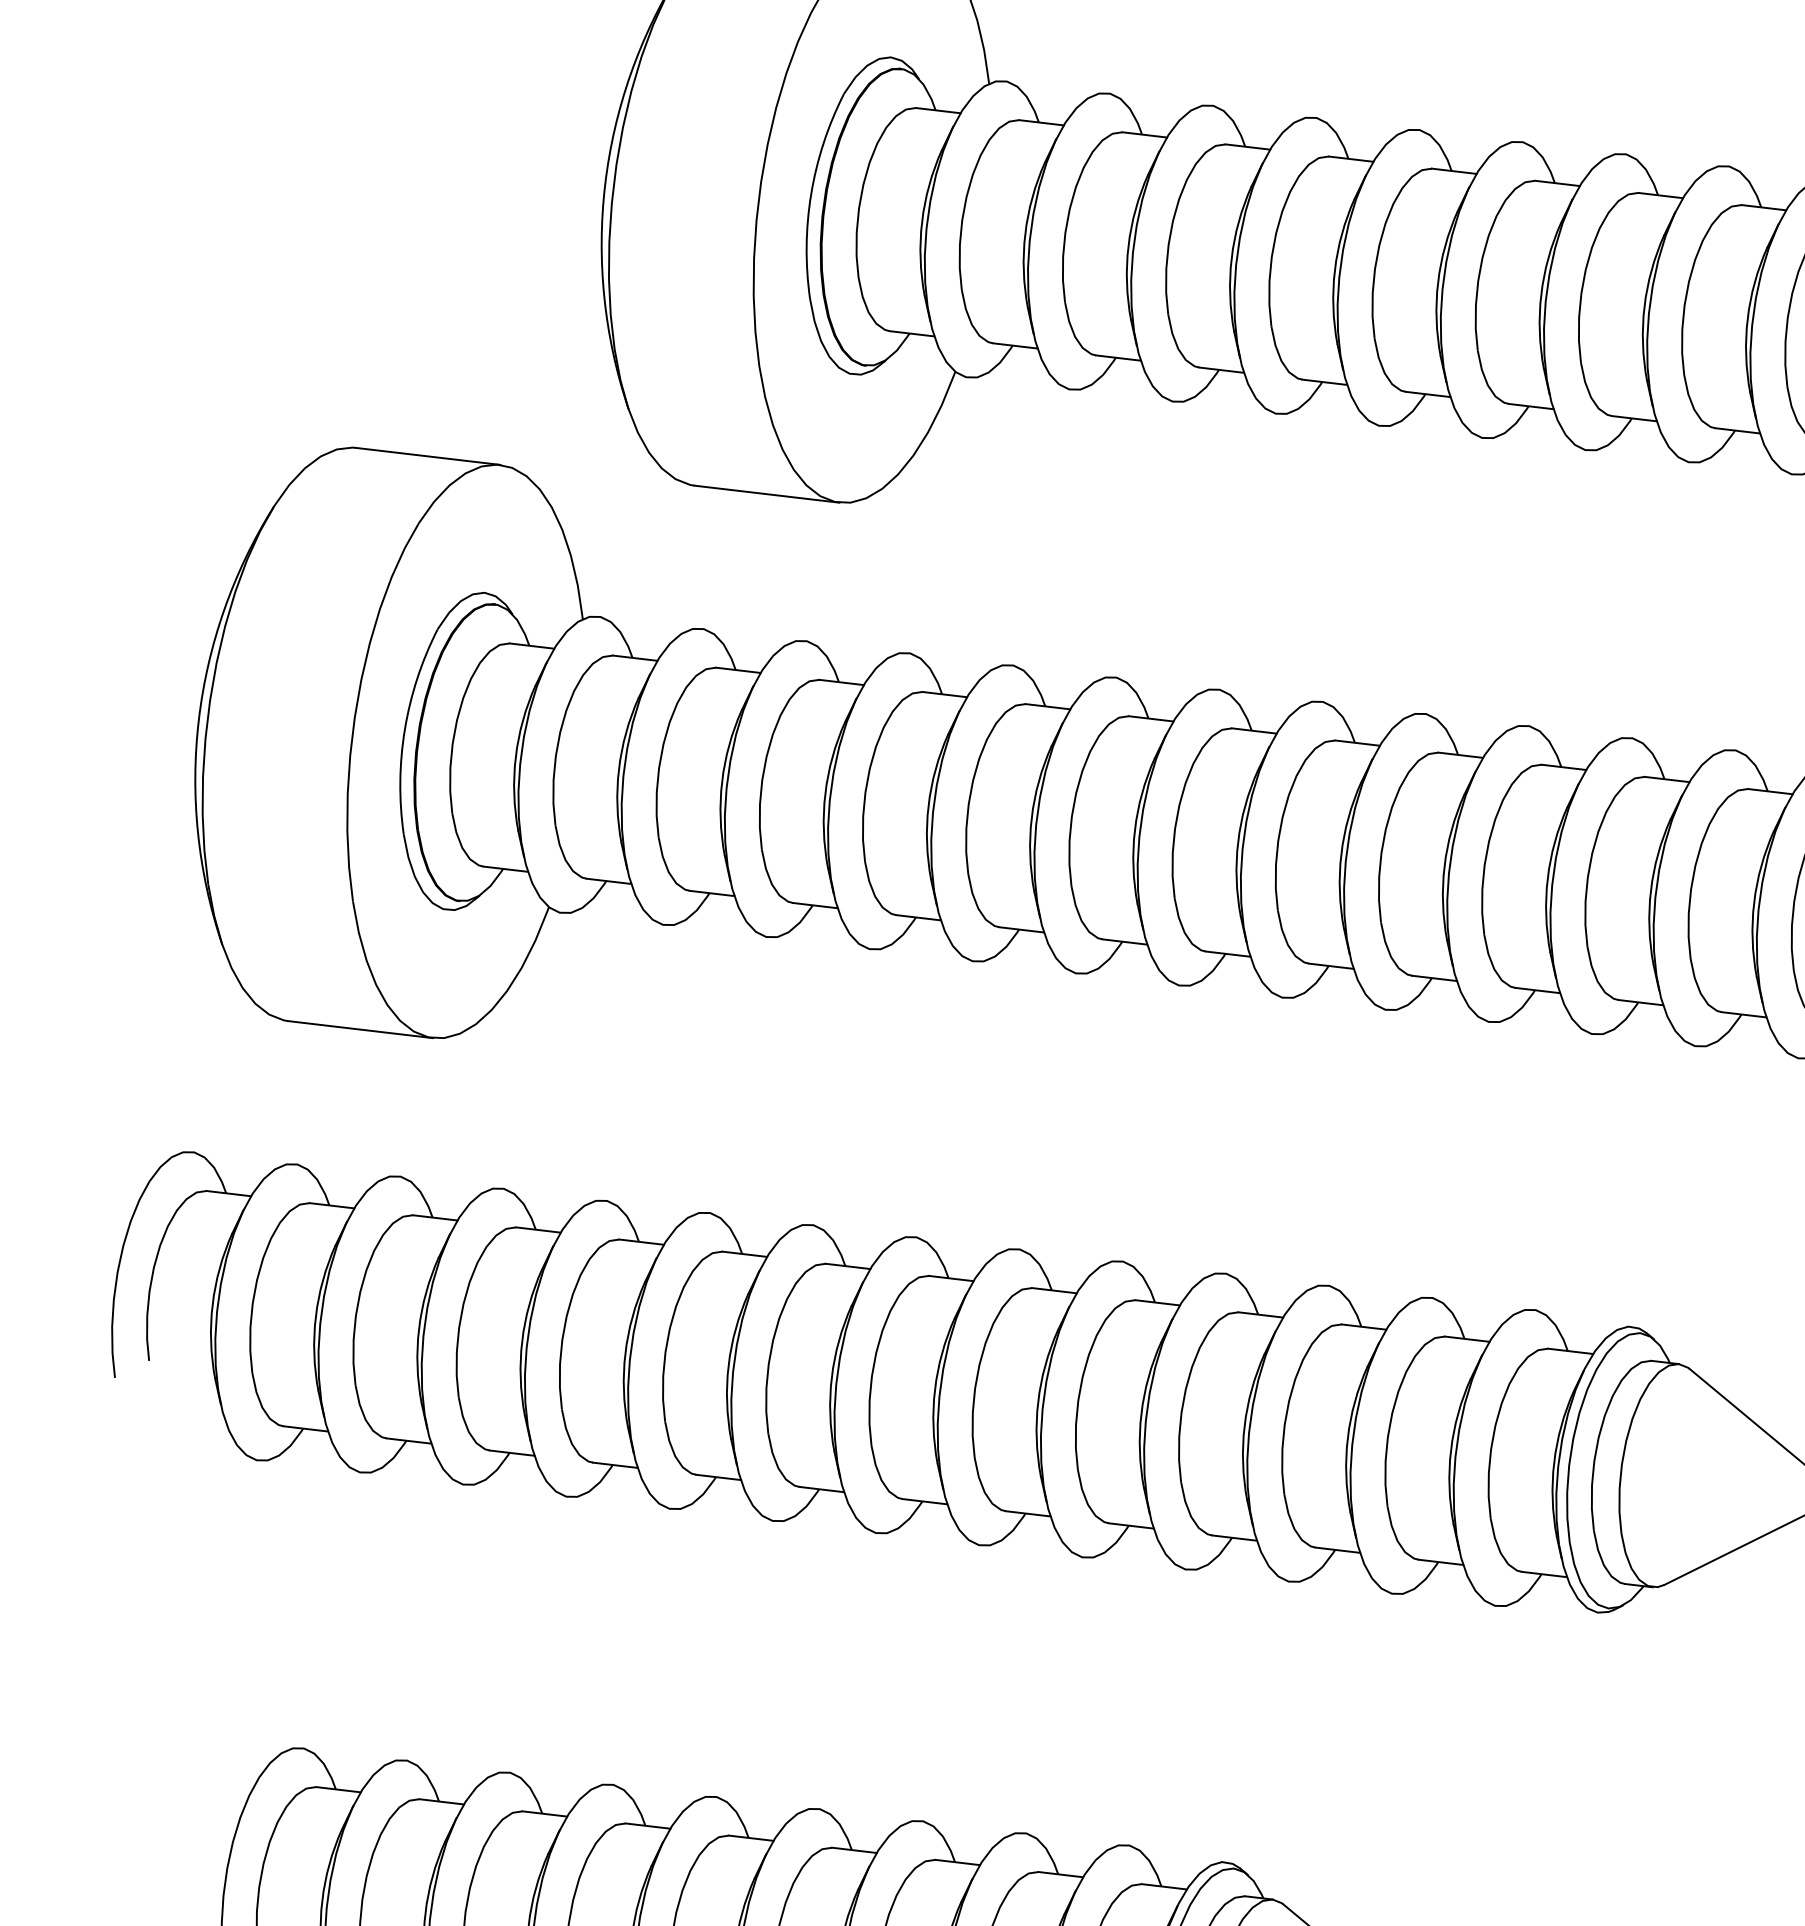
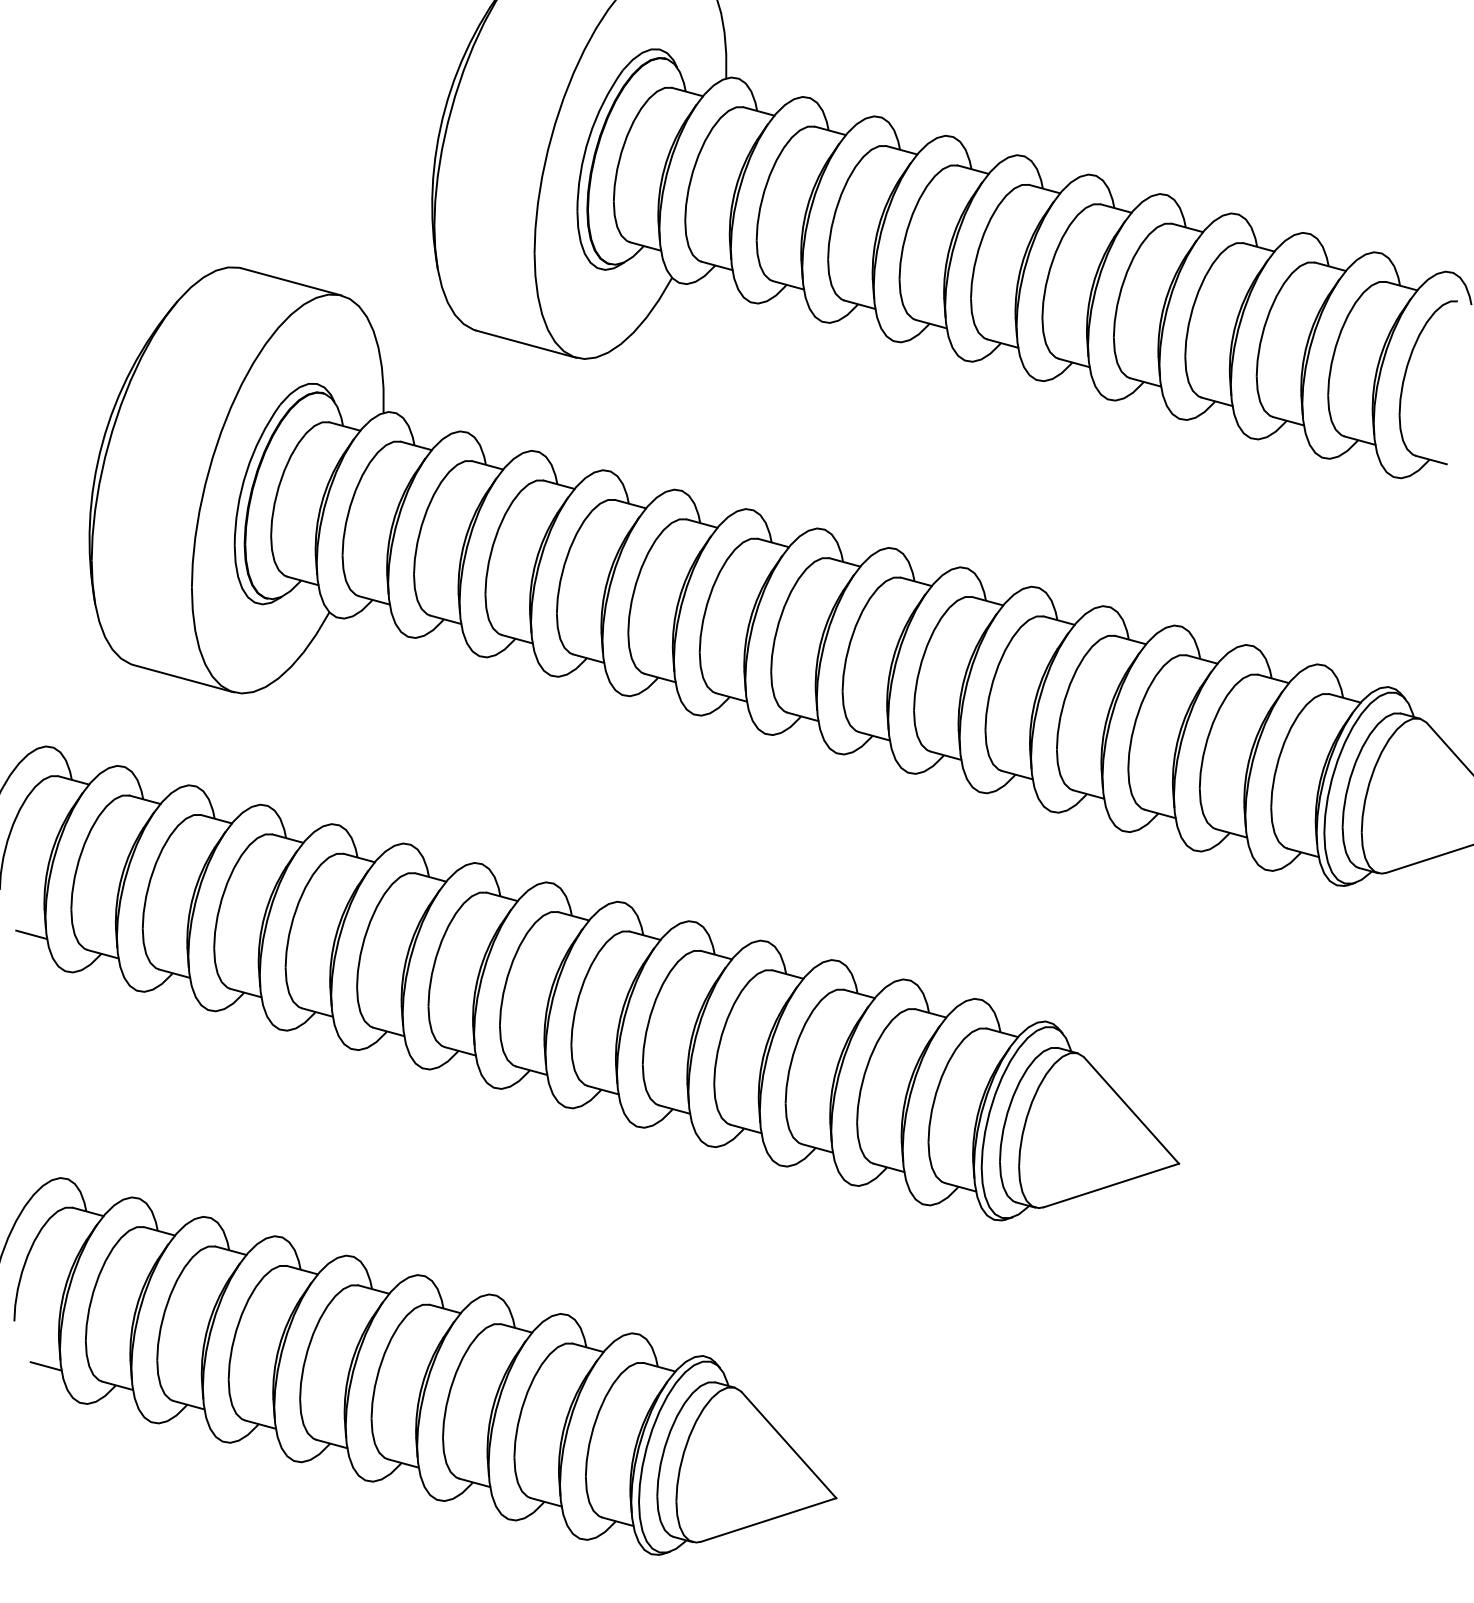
line: (202, 1416) -> (31, 934), added

